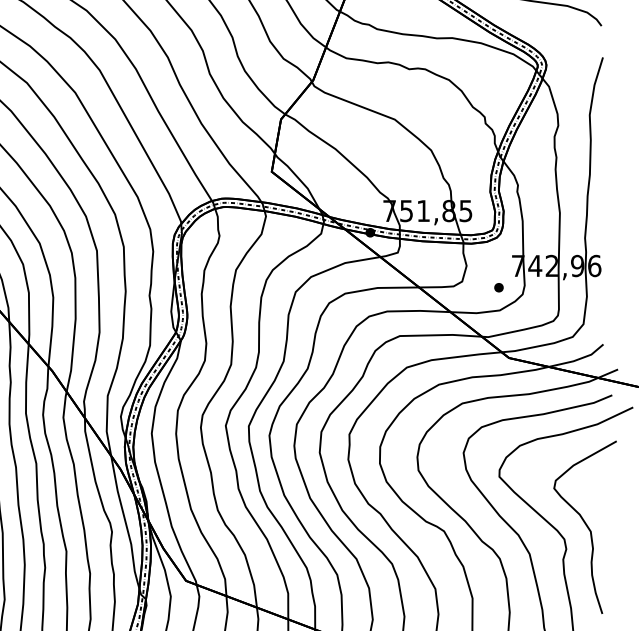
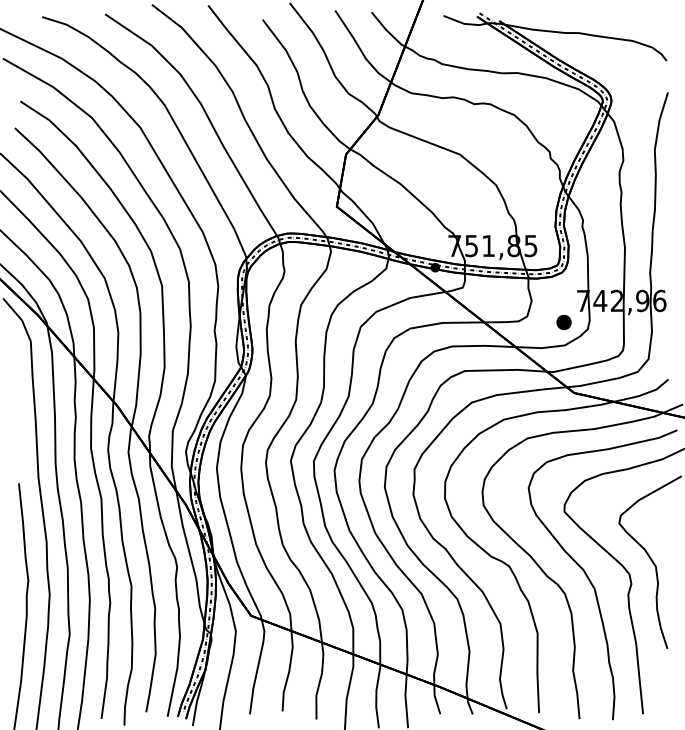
part: (498, 287) -> (563, 322), size x1.6

